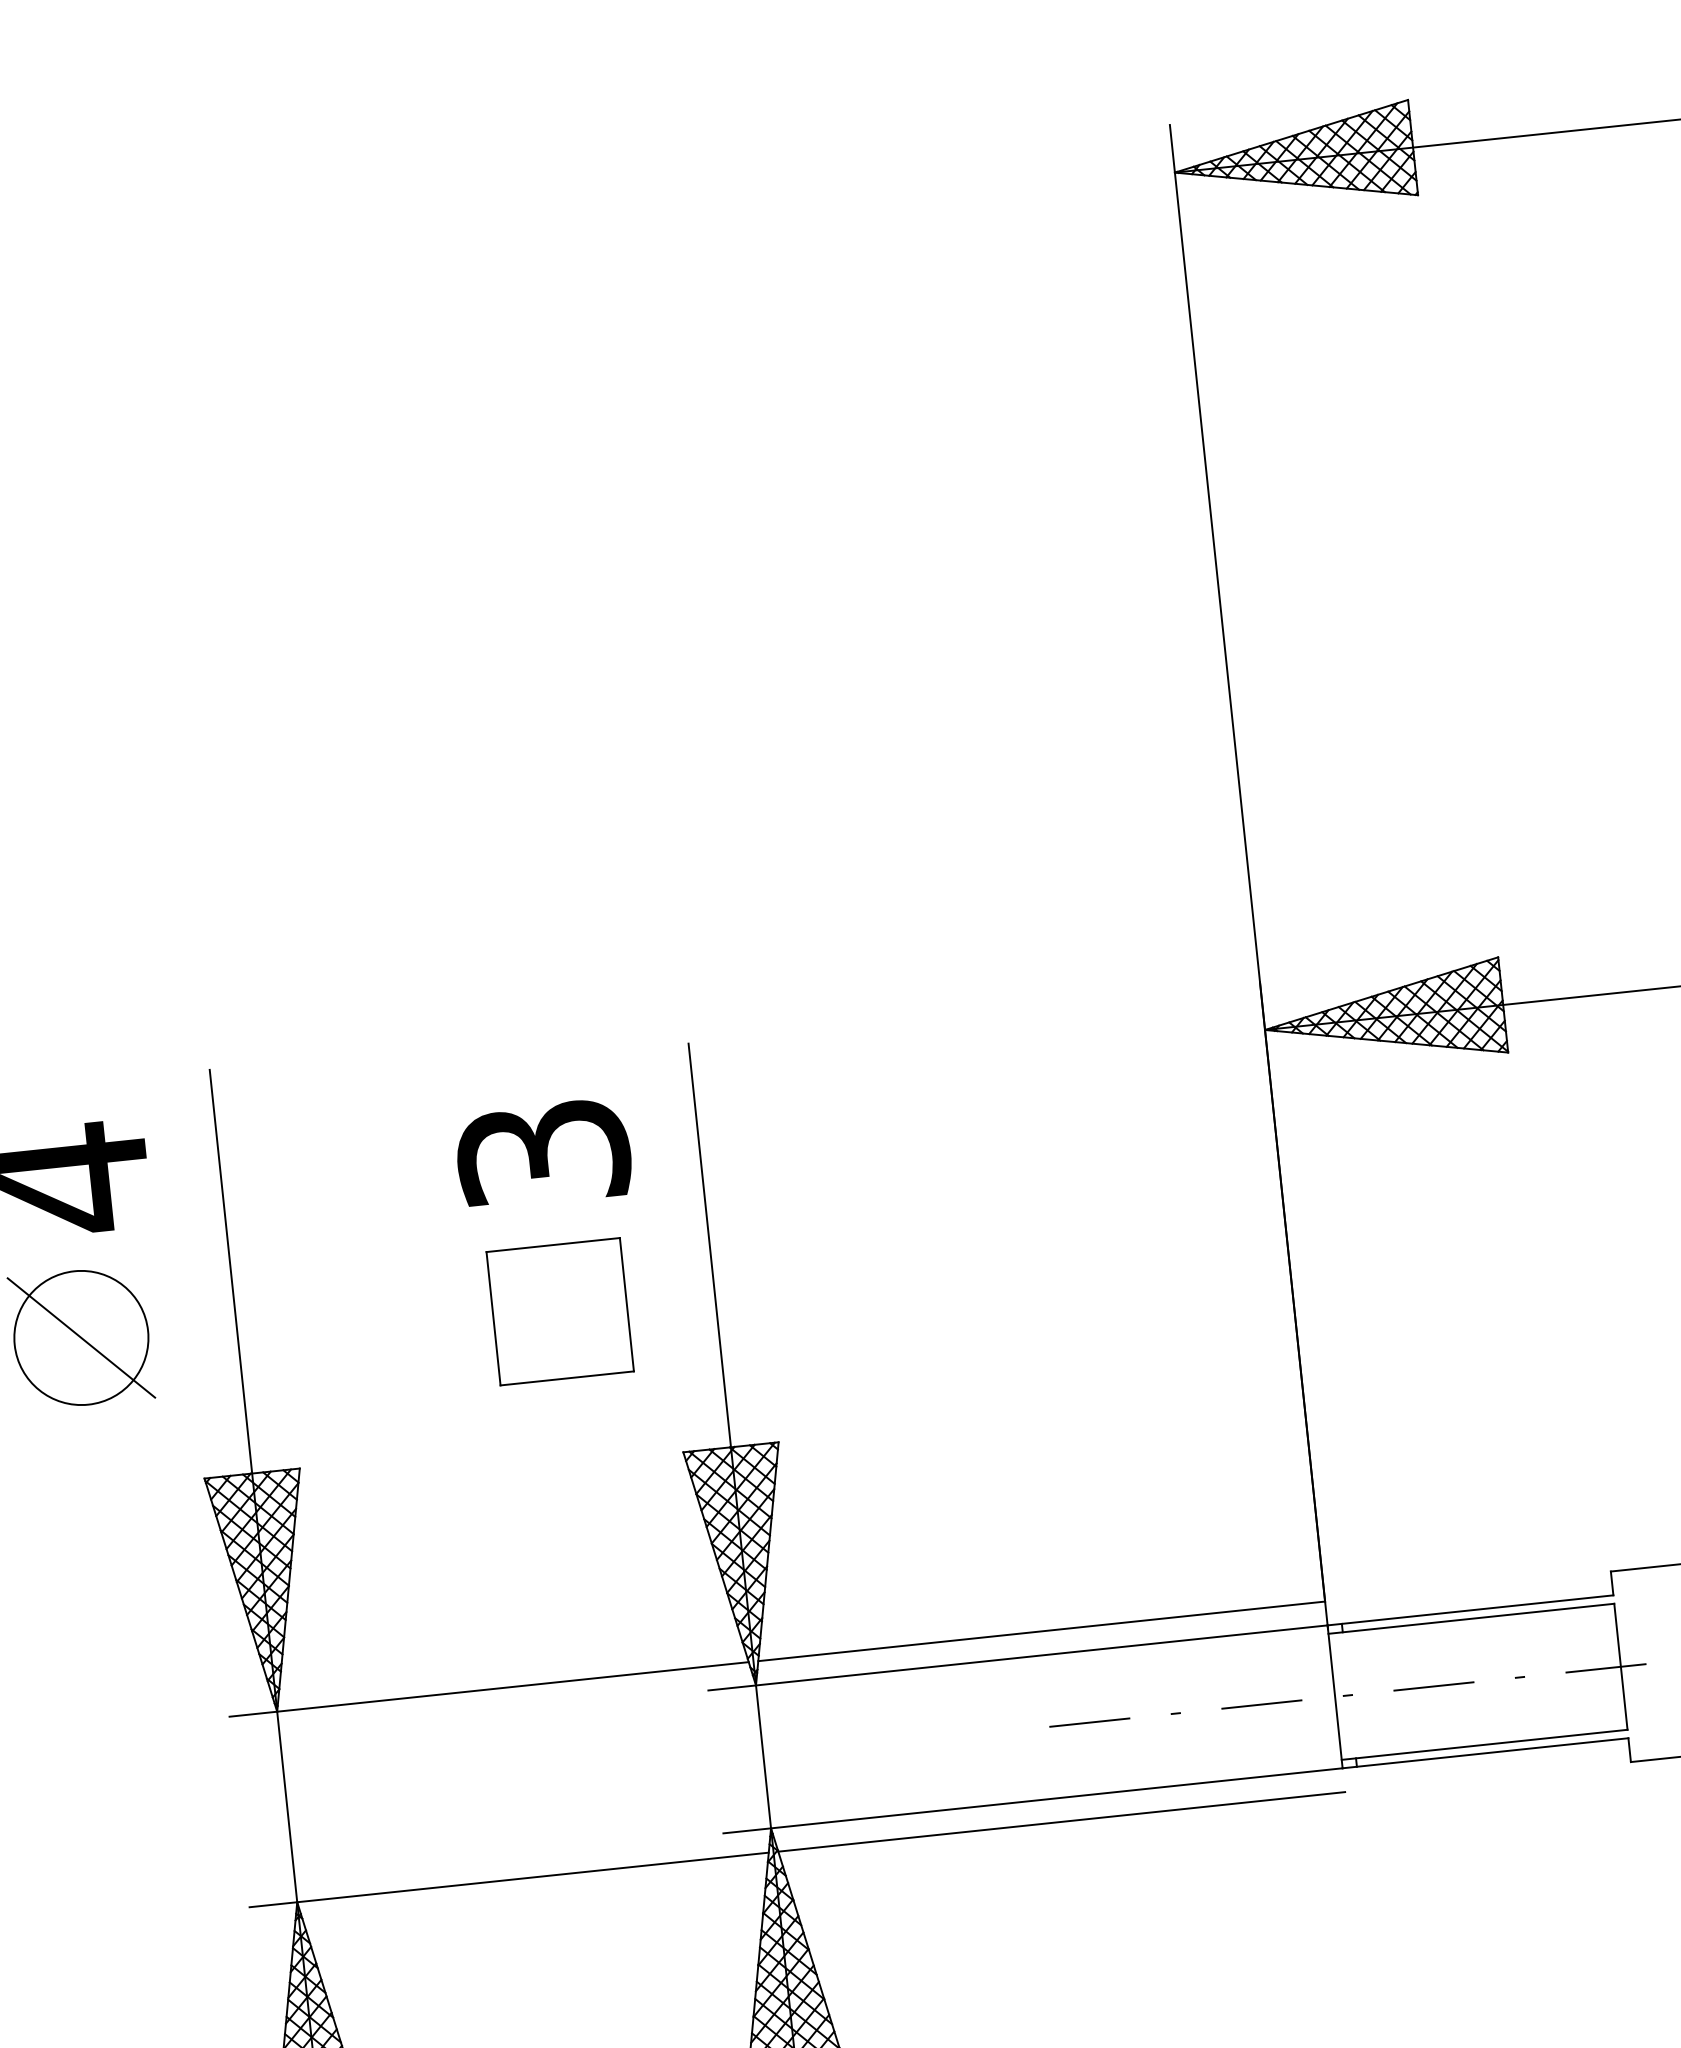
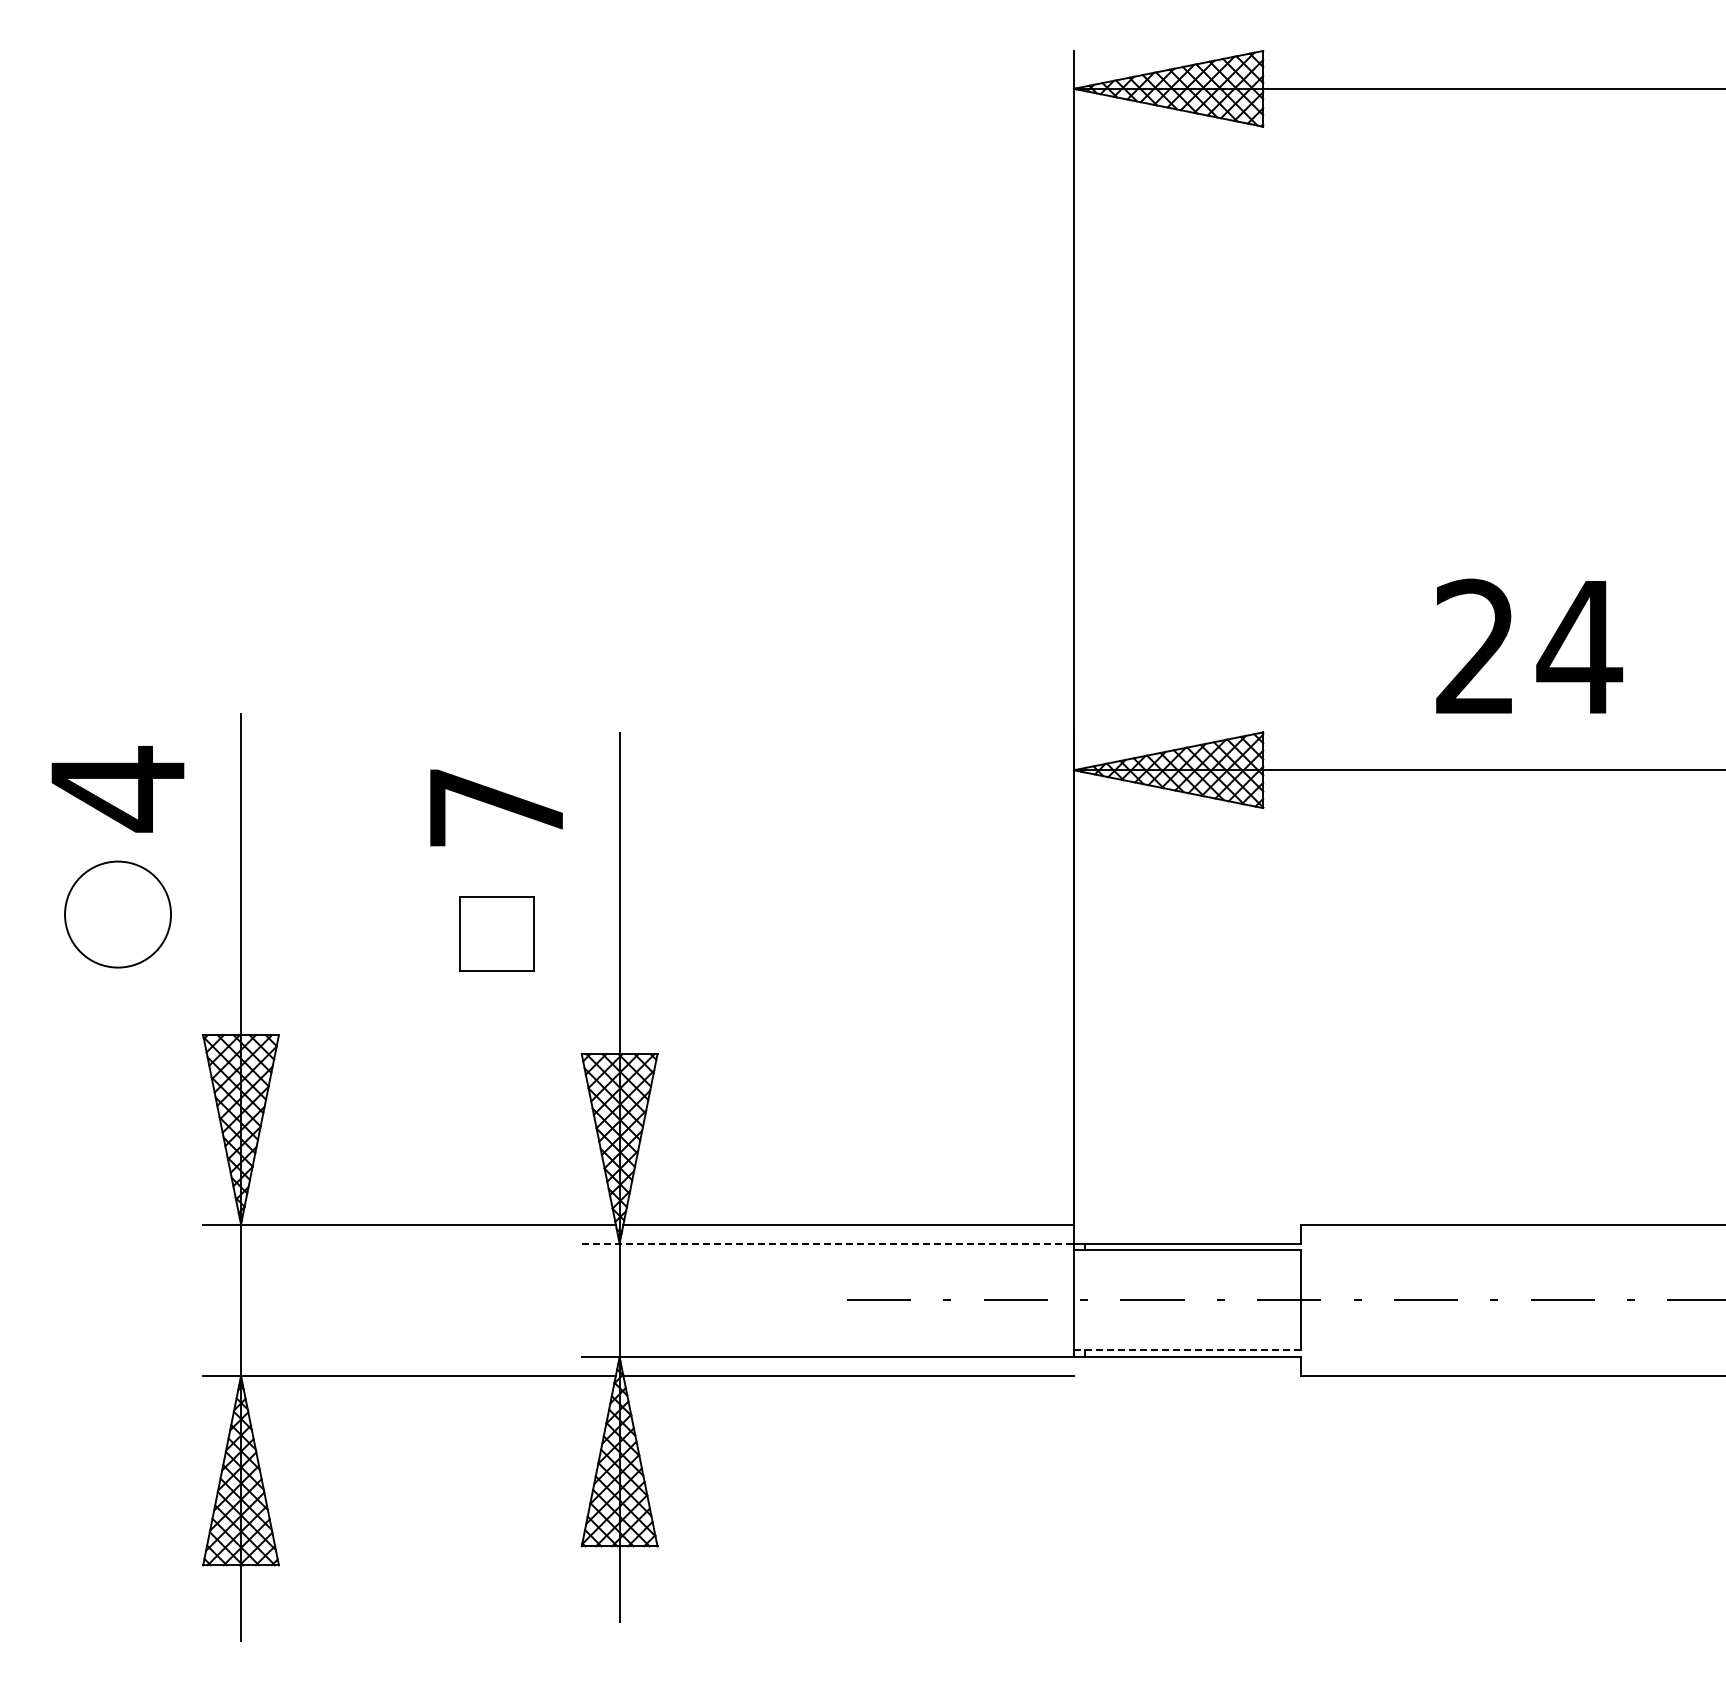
text: (543, 1153) -> (496, 807), 3 -> 7
part: (560, 1311) -> (496, 933), size x0.7
line: (82, 1337) -> (118, 914), removed
line: (1018, 1657) -> (828, 1243), solid -> dashed
line: (1484, 1744) -> (1187, 1350), solid -> dashed

